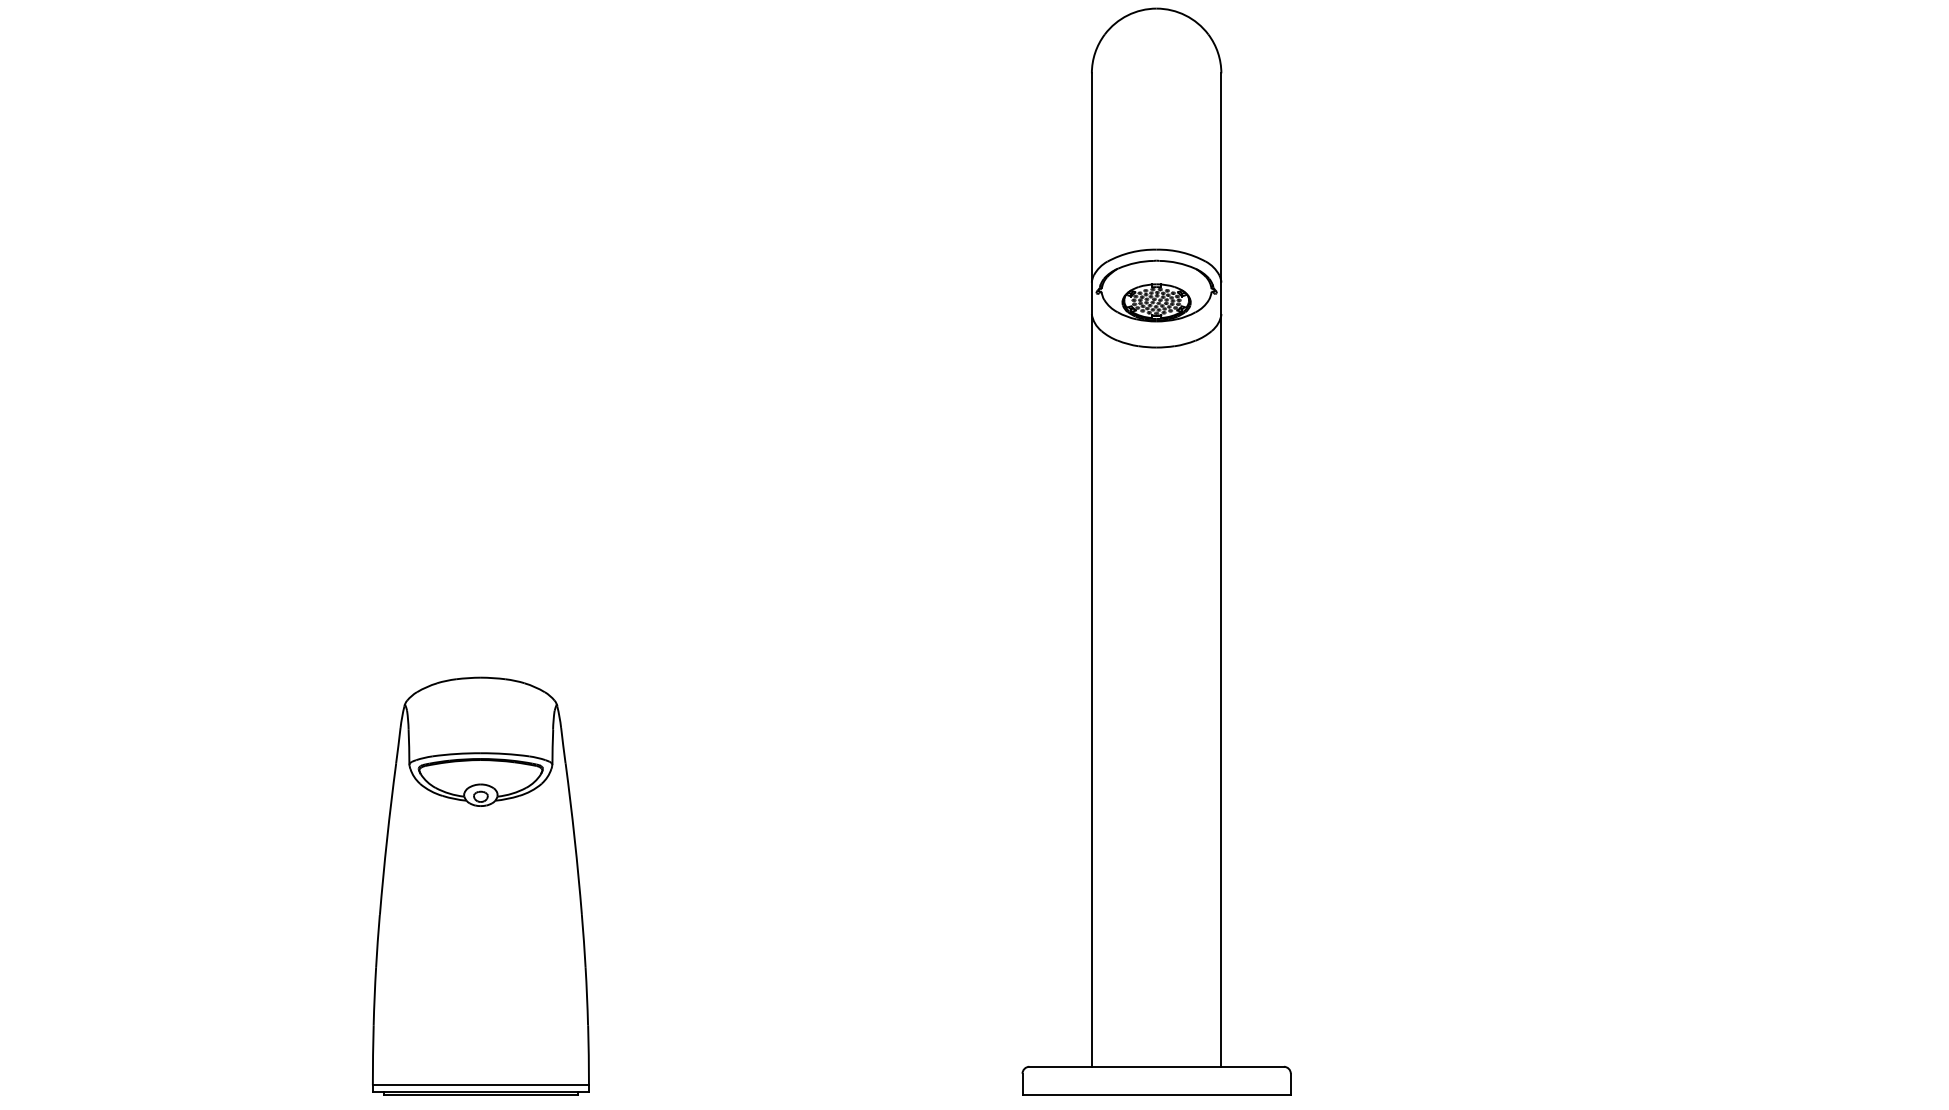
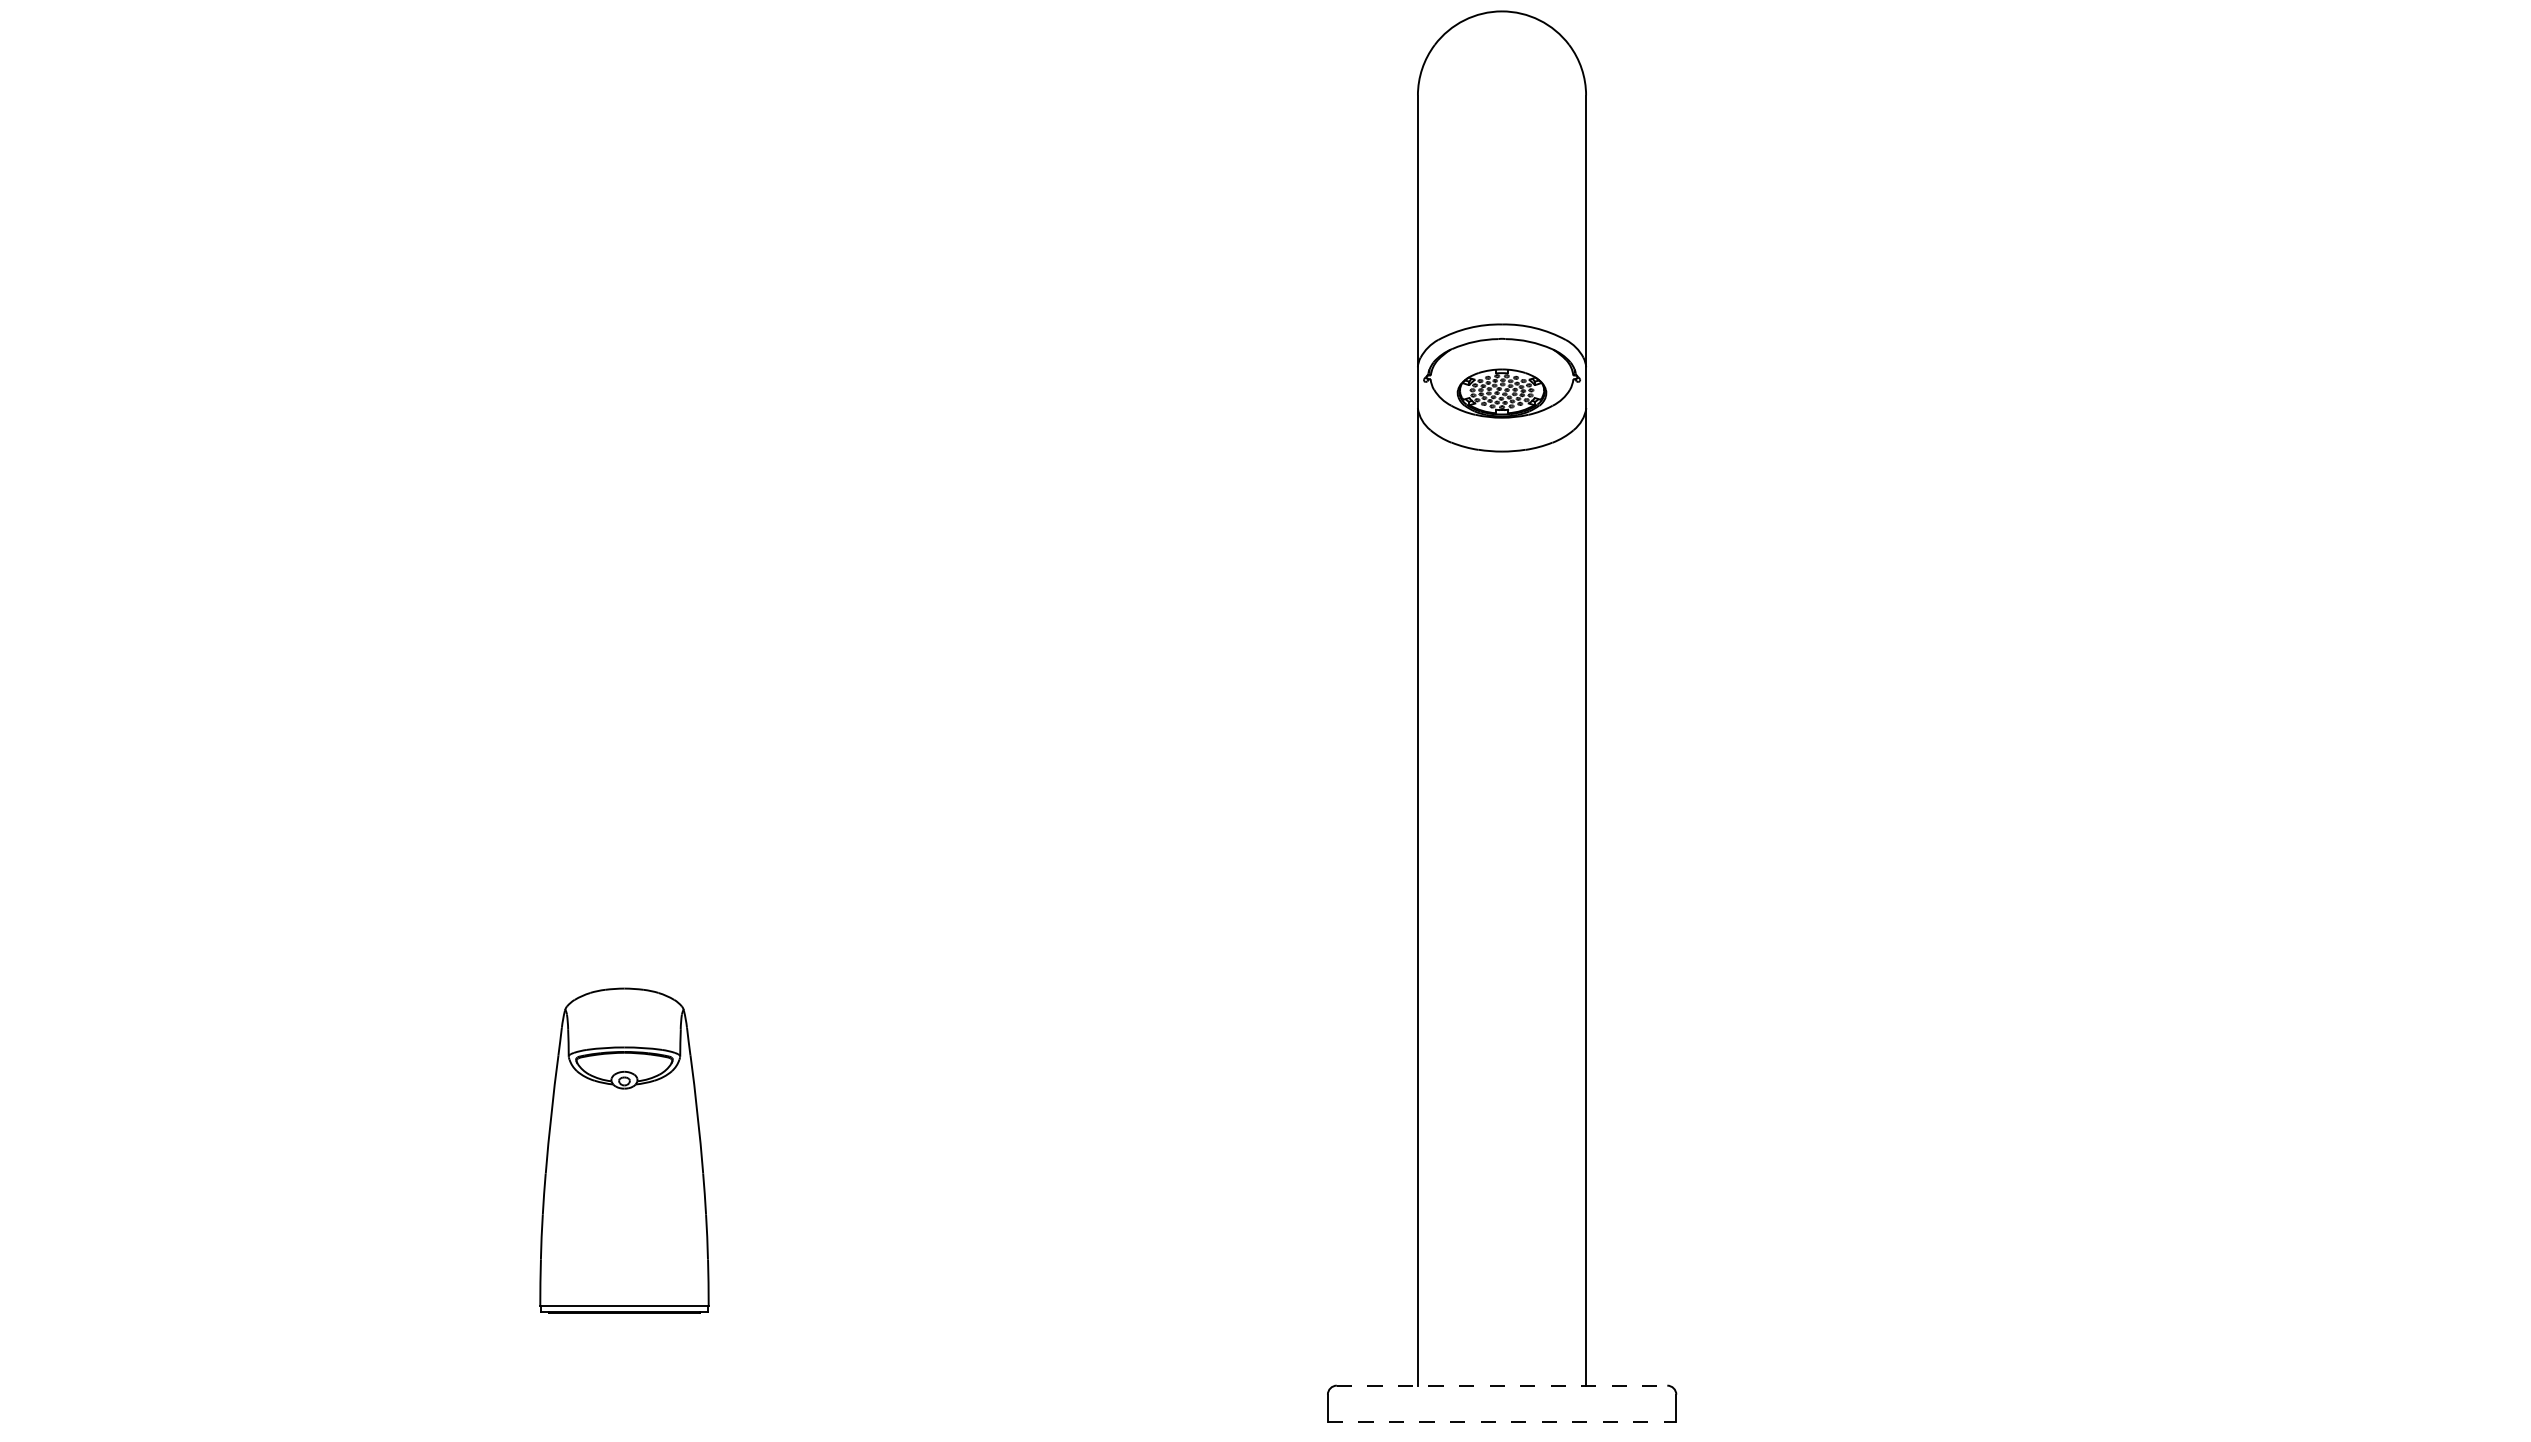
part: (480, 885) -> (624, 1150), size x0.6
line: (1156, 1066) -> (1502, 1385), solid -> dashed
line: (1156, 1094) -> (1502, 1421), solid -> dashed

